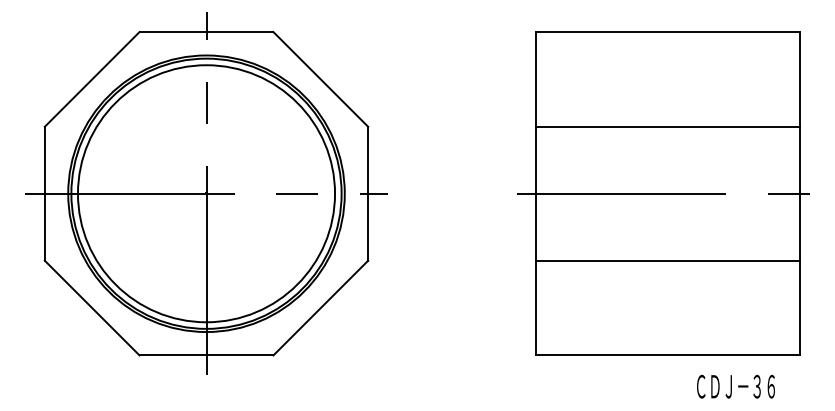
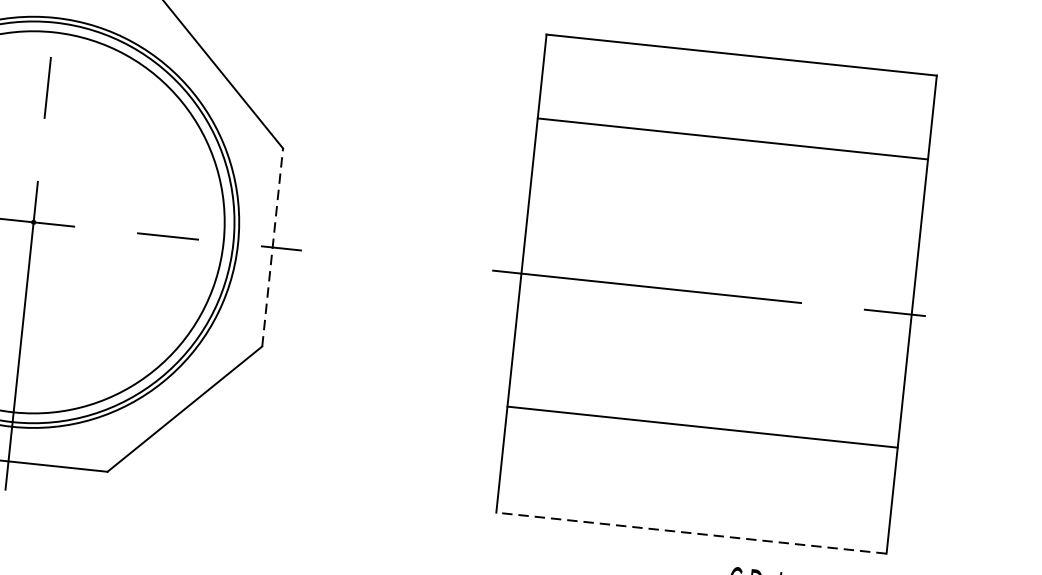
line: (668, 126) -> (733, 138), moved
line: (368, 193) -> (273, 247), solid -> dashed
line: (668, 260) -> (702, 426), moved
line: (668, 355) -> (691, 533), solid -> dashed

